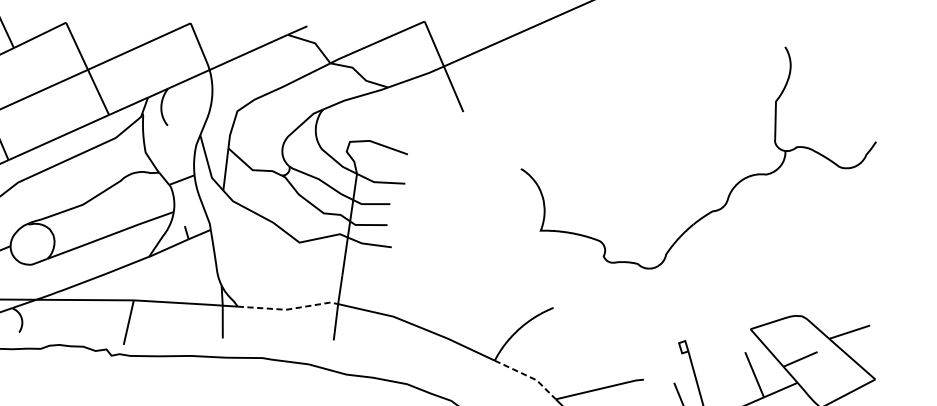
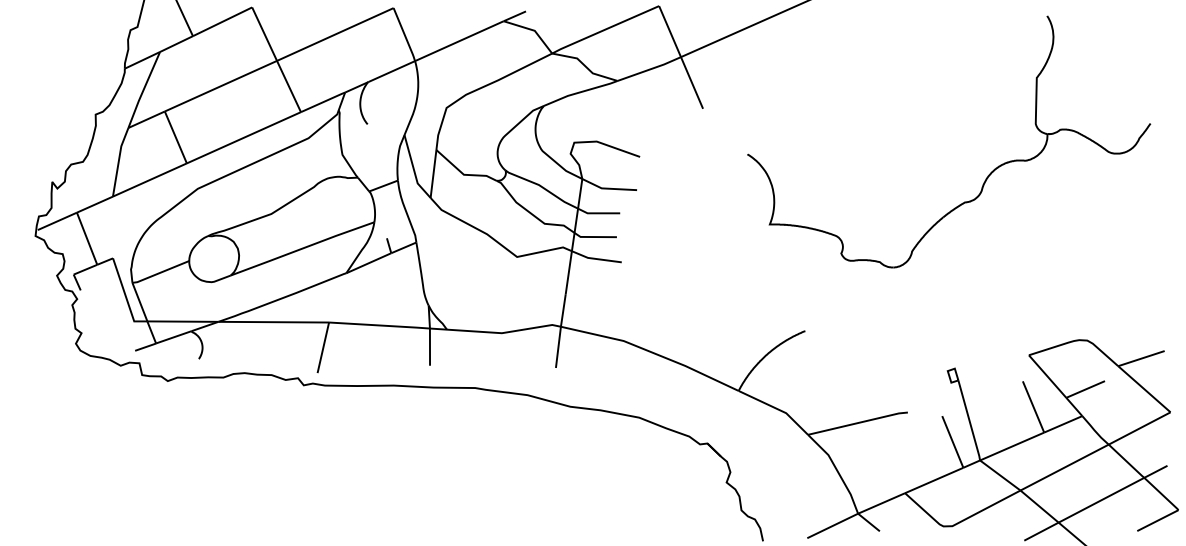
part: (733, 186) -> (988, 174), moved
line: (288, 309) -> (504, 332), dashed -> solid
line: (529, 377) -> (777, 409), dashed -> solid

